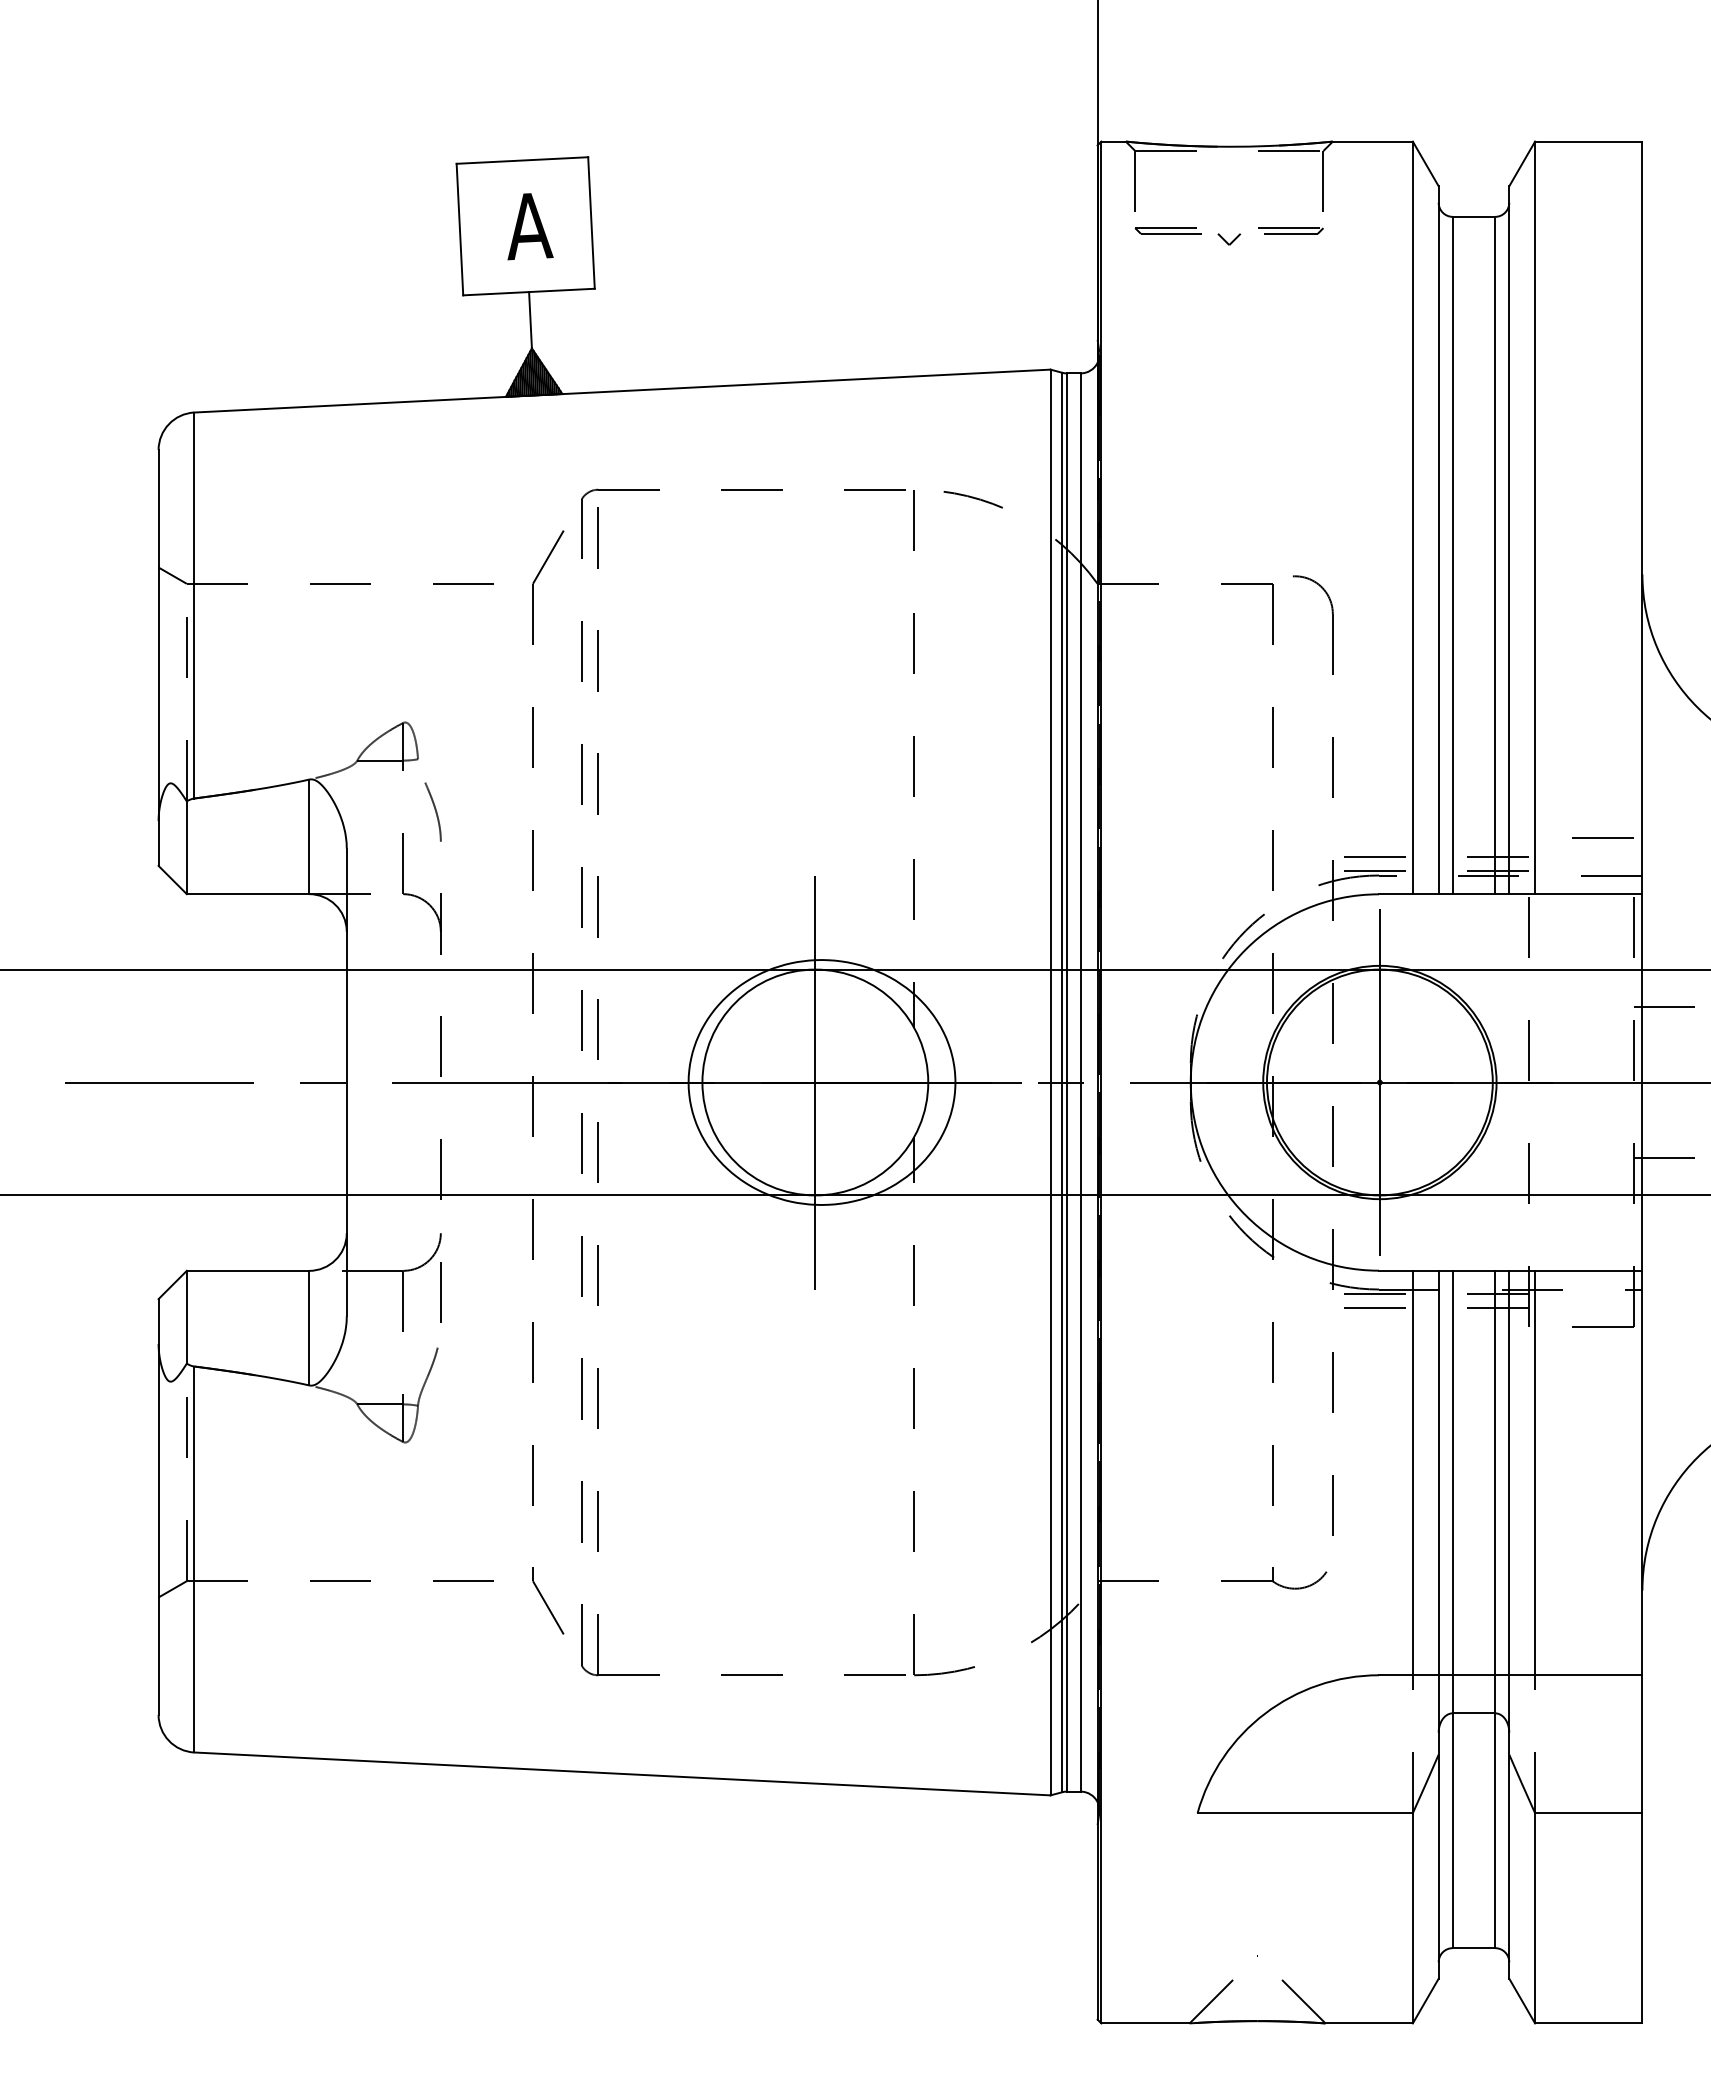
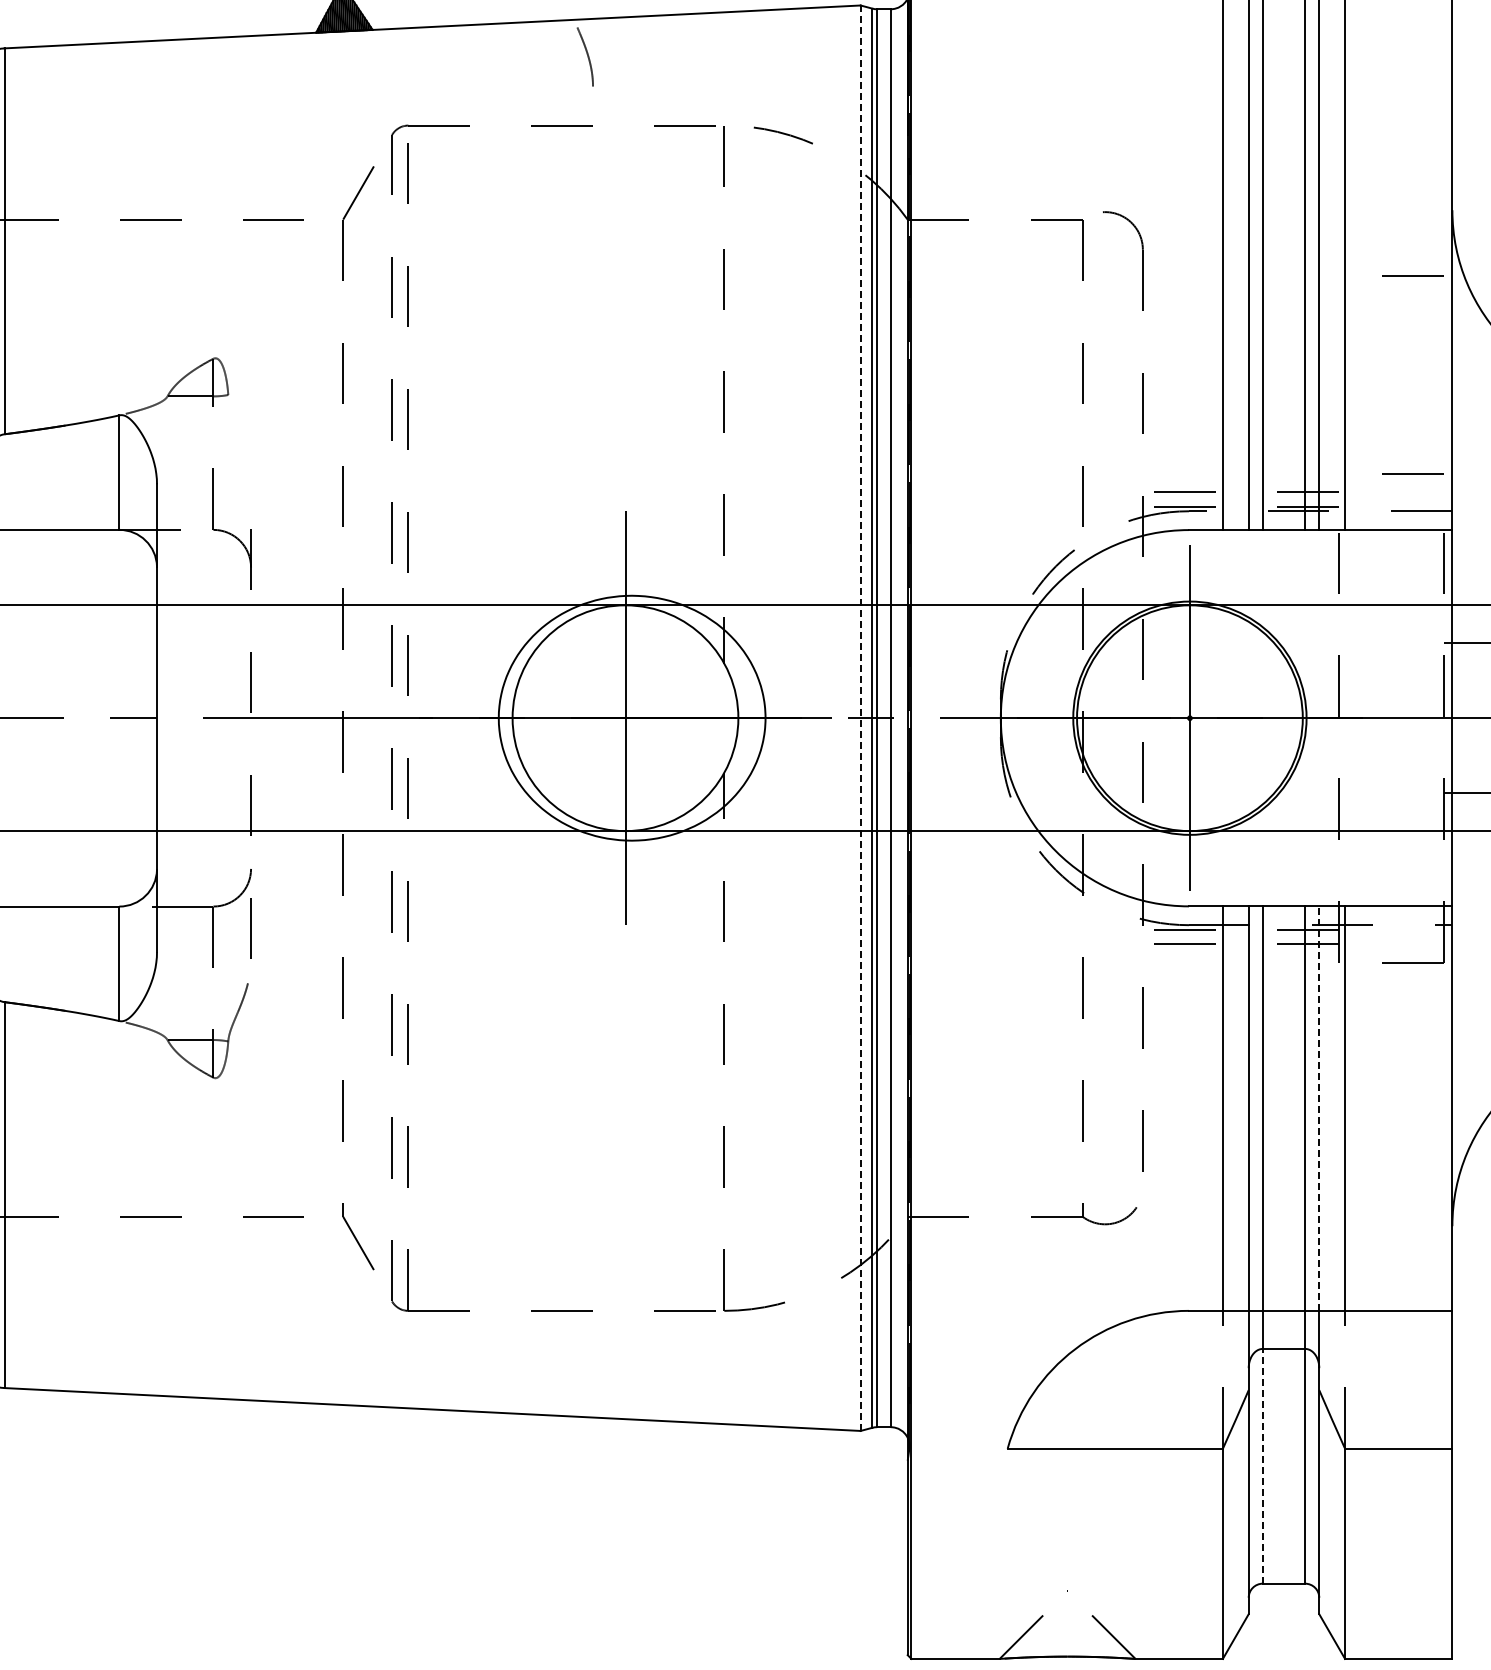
line: (1602, 639) -> (1412, 275), added
curve: (434, 810) -> (586, 55), moved
line: (1050, 1082) -> (860, 718), solid -> dashed
line: (1509, 1472) -> (1319, 1108), solid -> dashed
line: (1452, 1830) -> (1262, 1466), solid -> dashed

